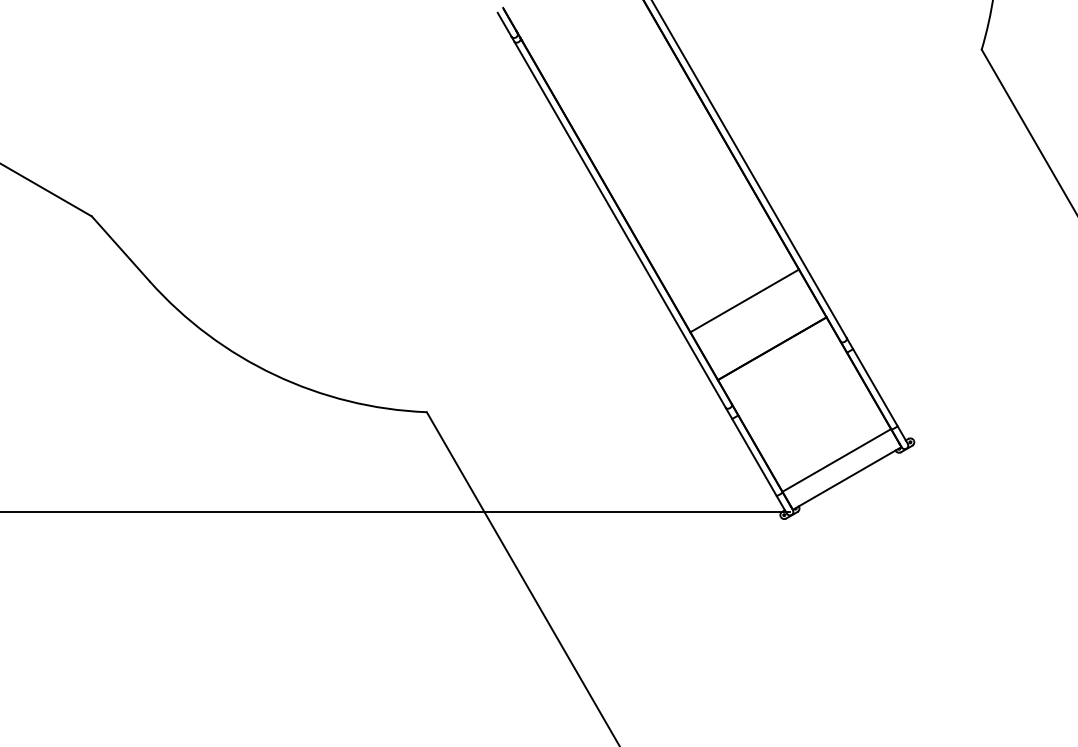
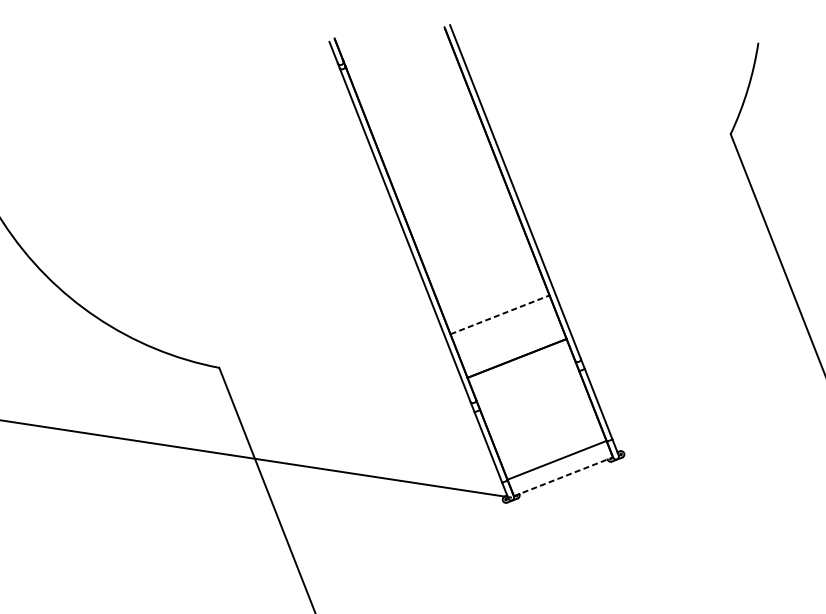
line: (744, 300) -> (499, 314), solid -> dashed
line: (847, 478) -> (563, 476), solid -> dashed

